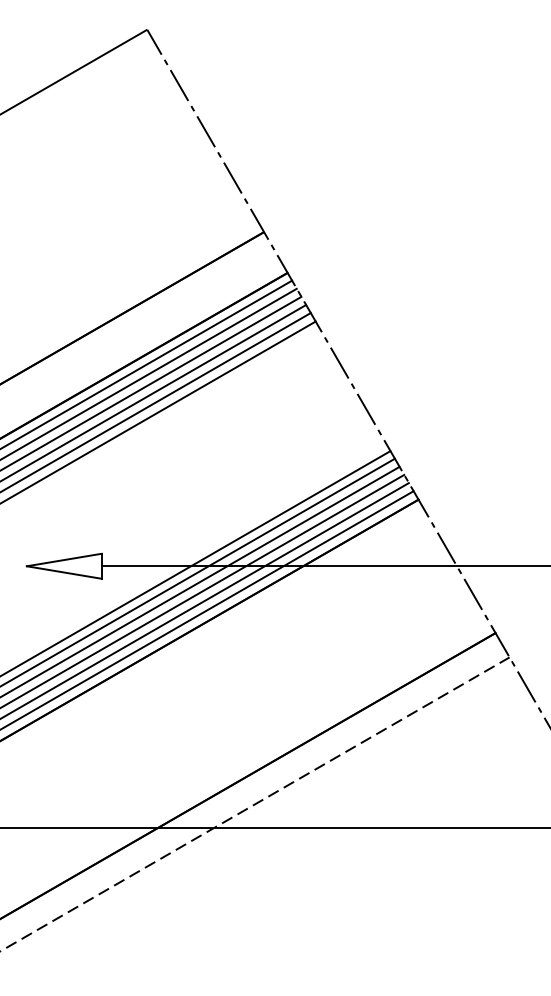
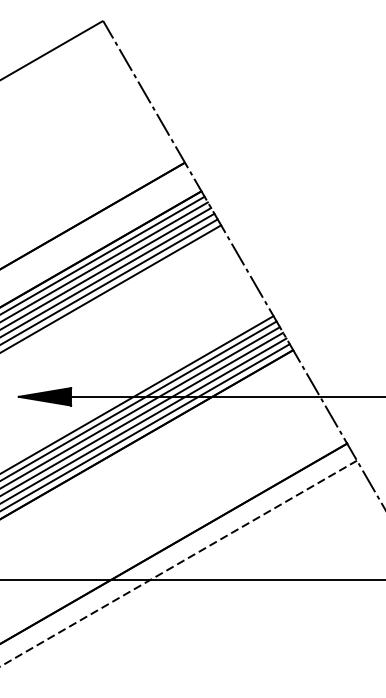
fill: (63, 565) -> (44, 396), added

